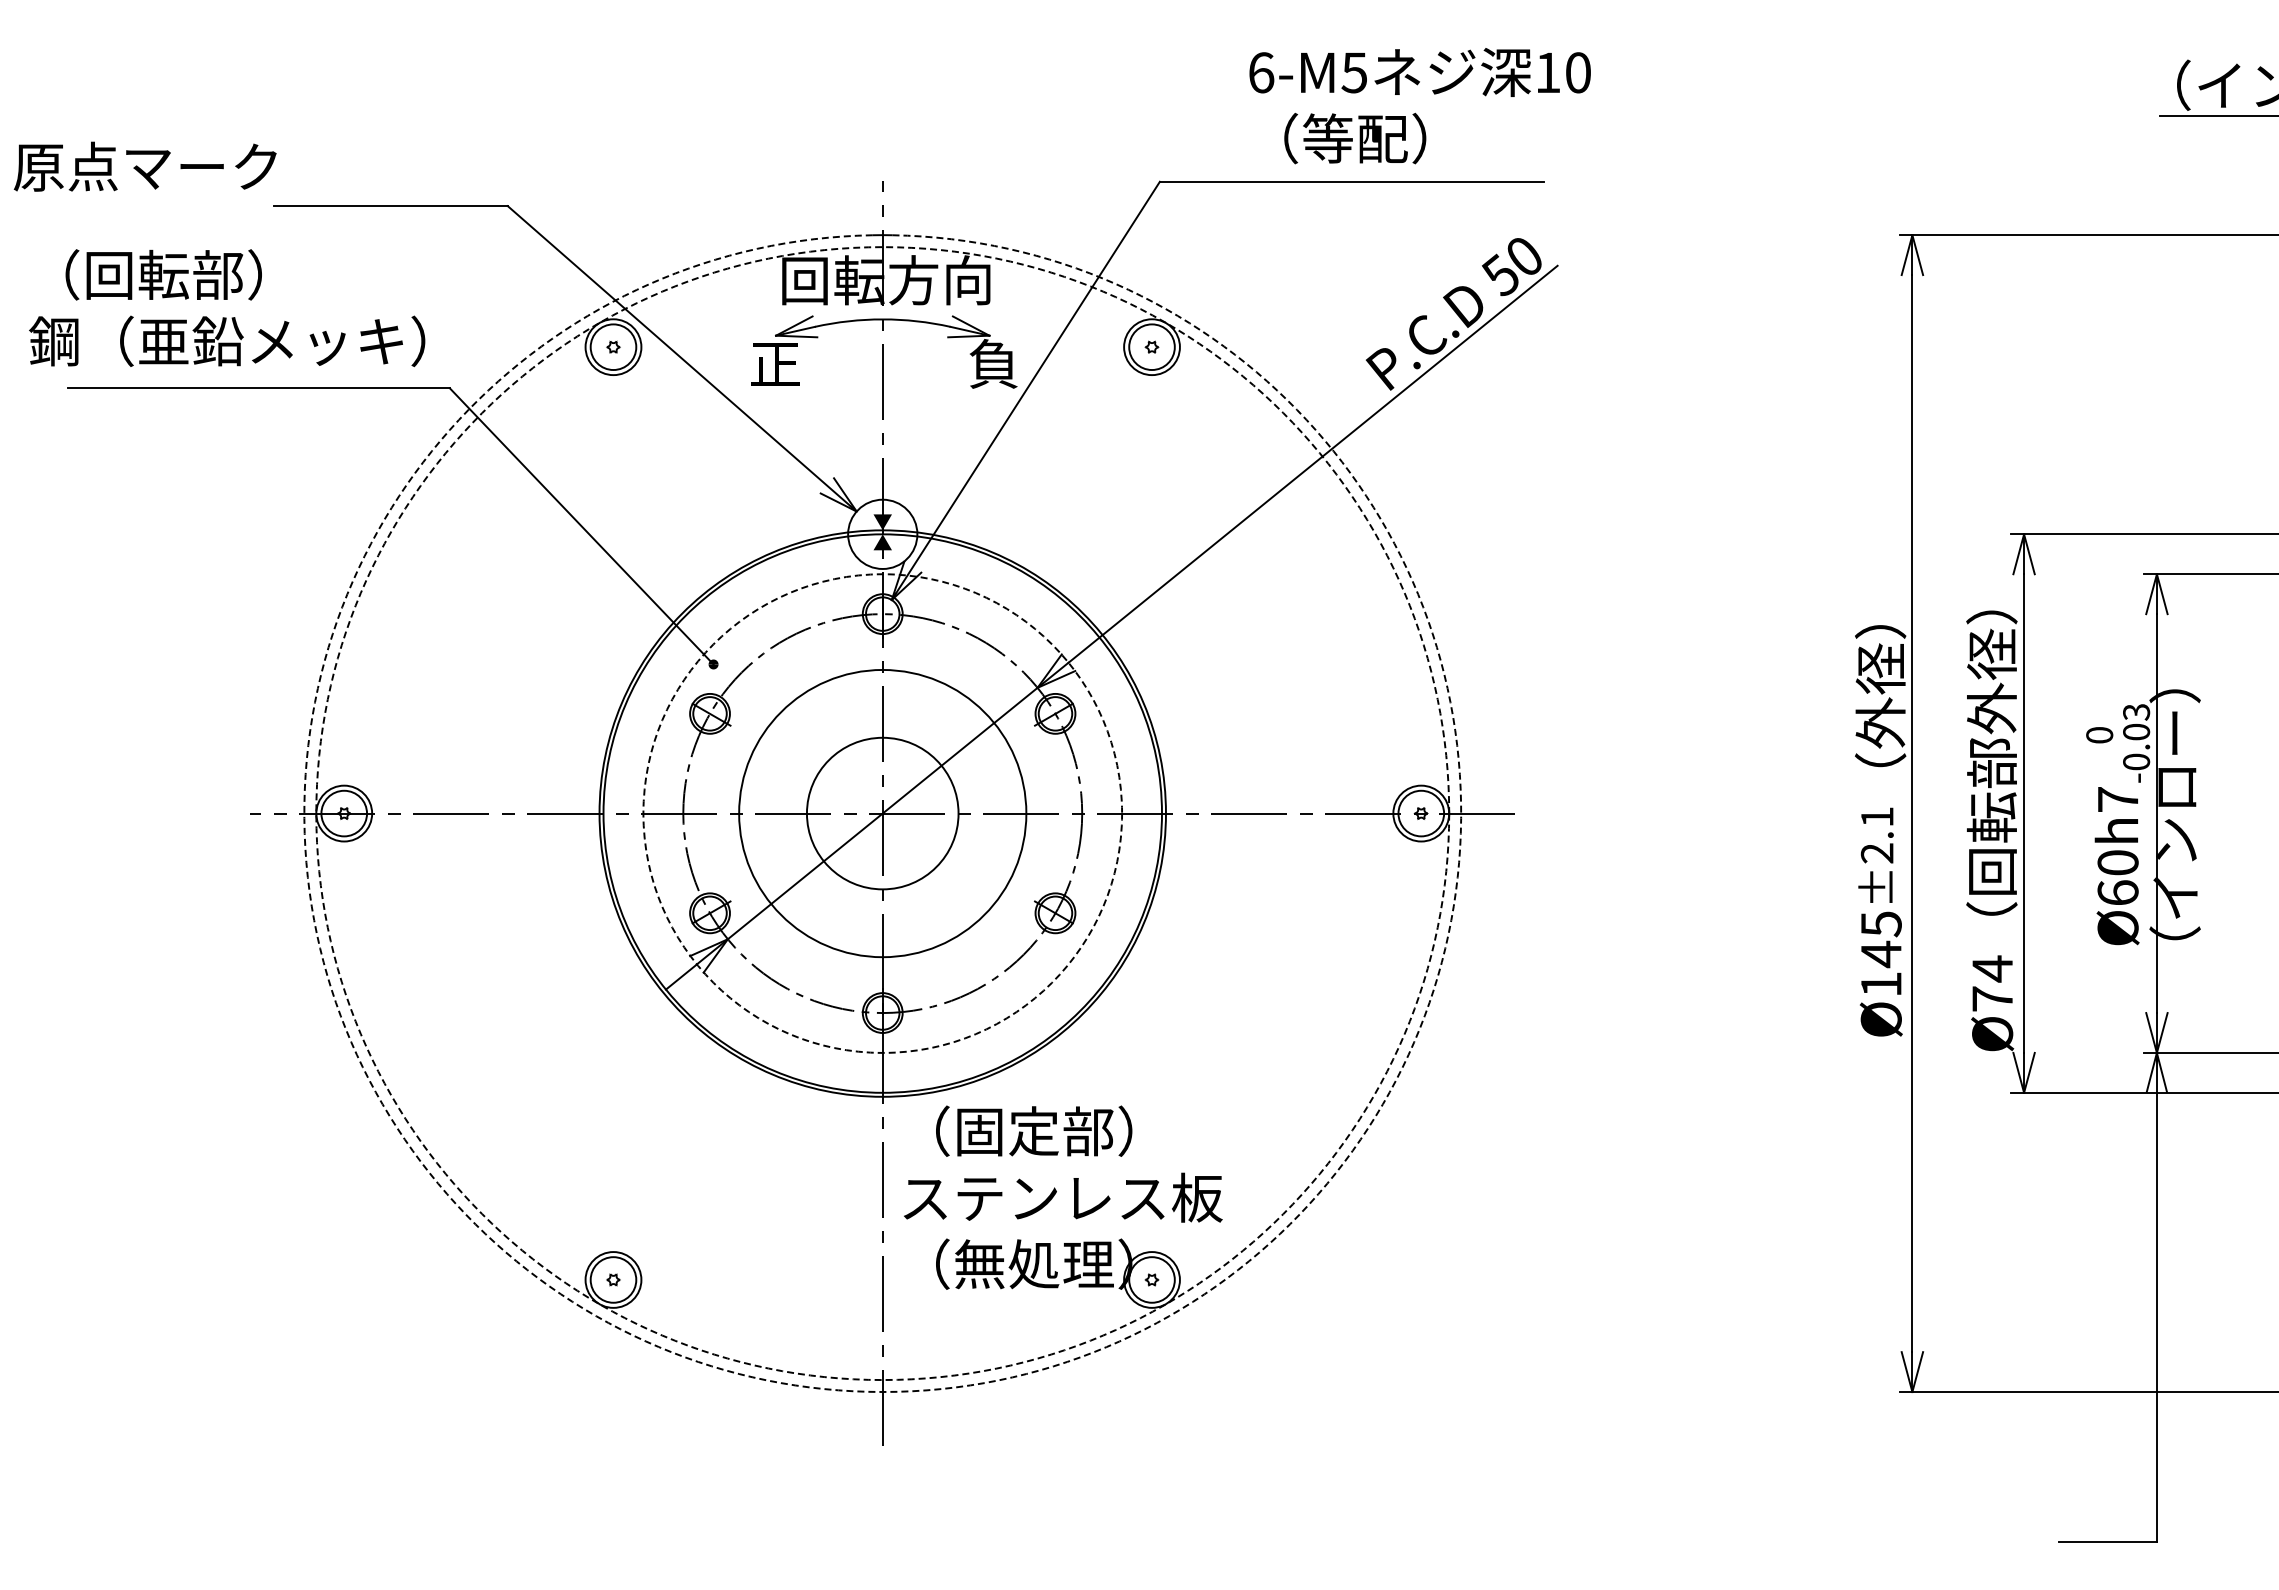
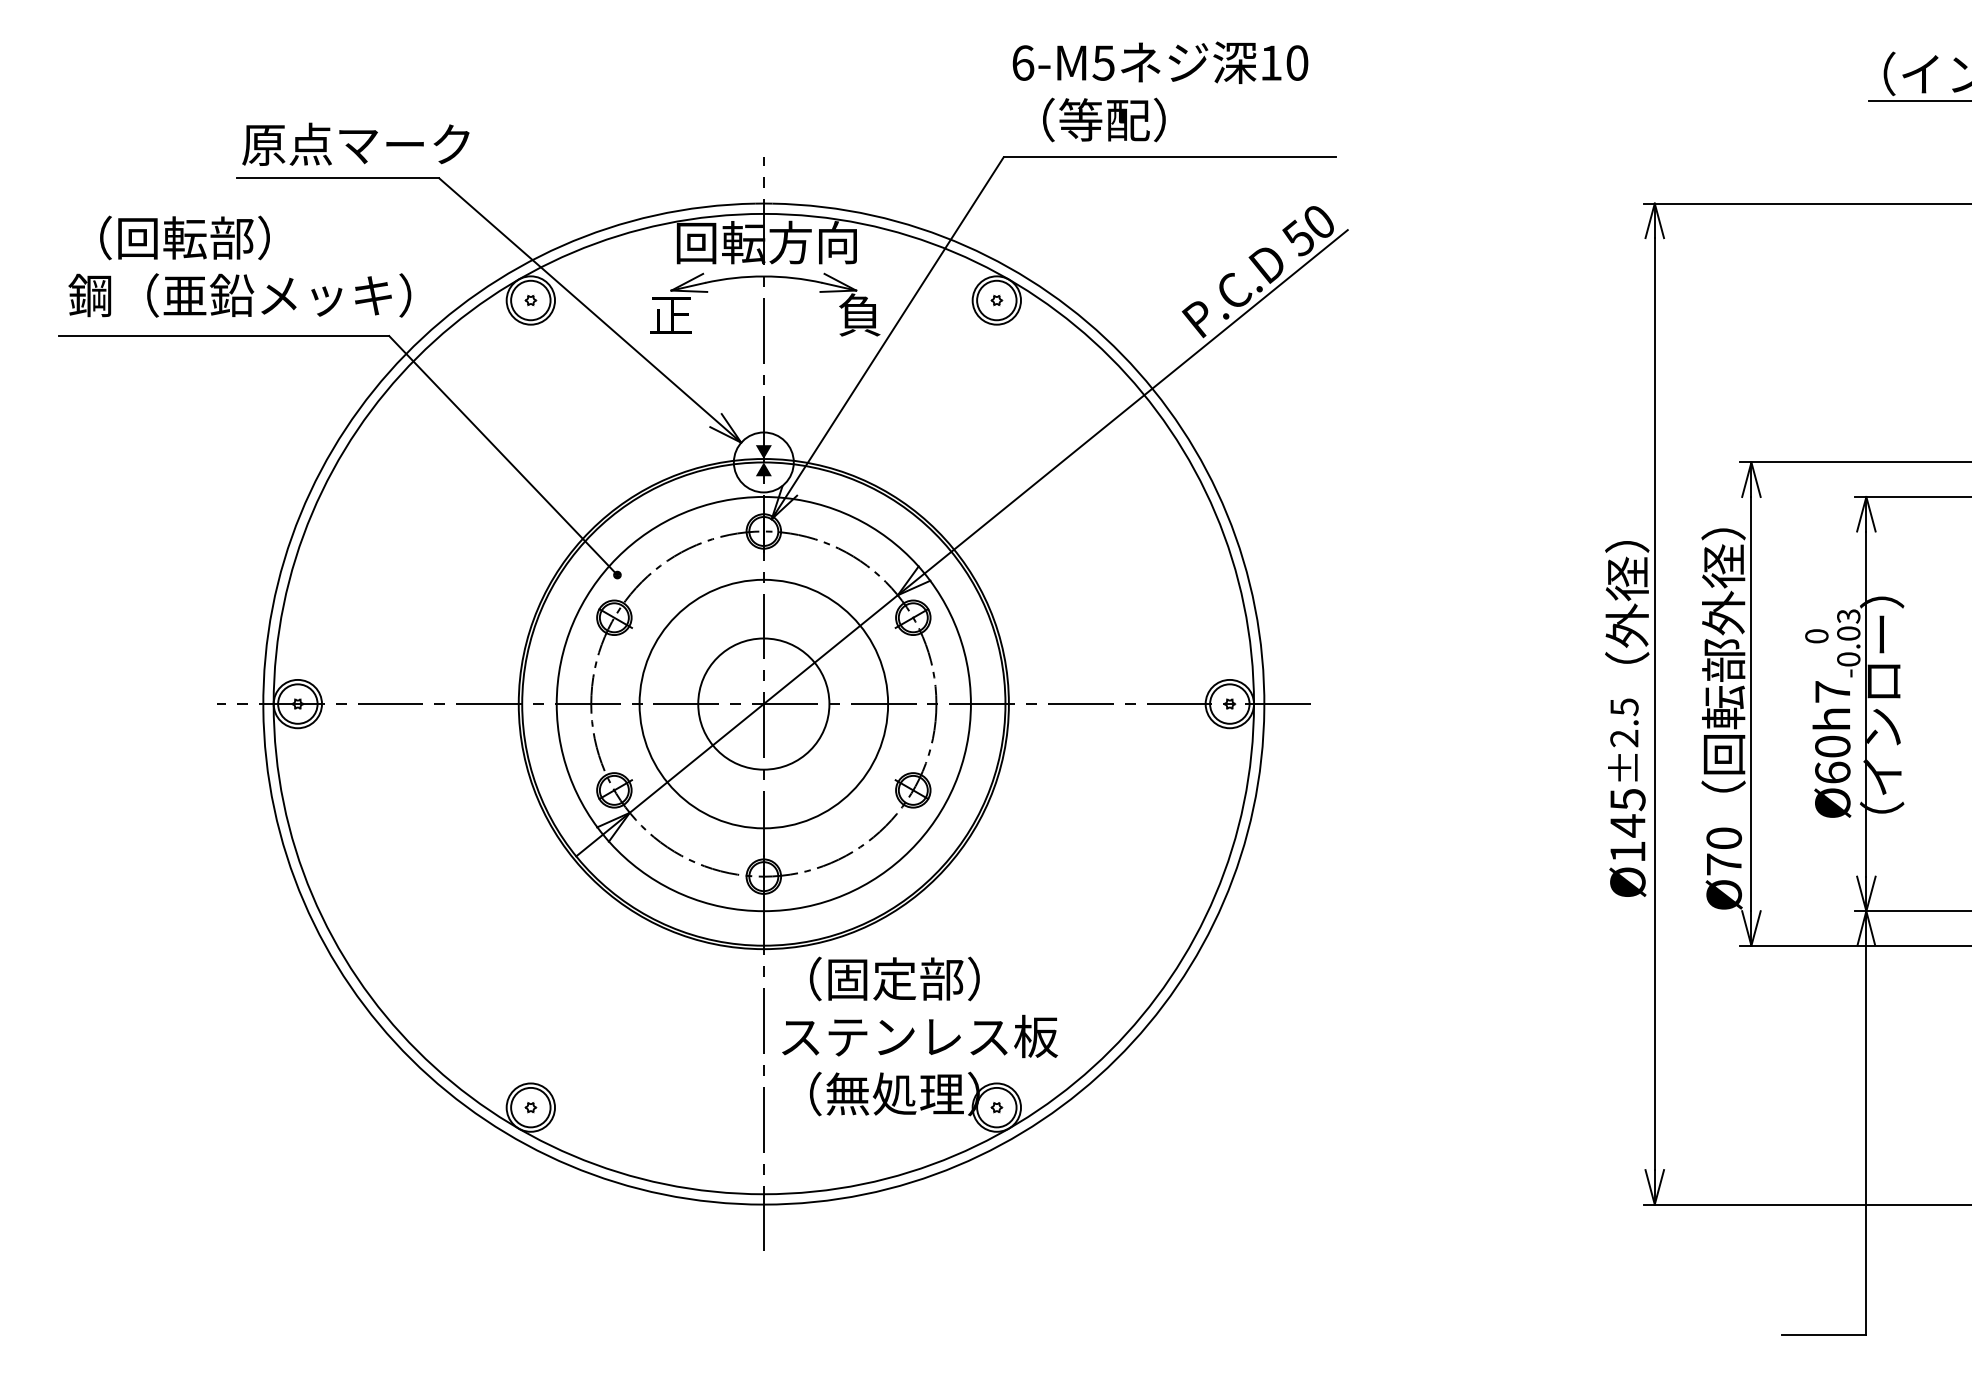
text: (1419, 106) -> (1159, 92), moved
text: (144, 166) -> (355, 144), moved
text: (227, 308) -> (240, 267), moved
circle: (882, 813) -> (763, 704), dashed -> solid
circle: (882, 813) -> (763, 704), dashed -> solid
text: (1877, 817) -> (1624, 707), ±2.1 -> ±2.5
text: (1992, 968) -> (1724, 838), Ø74 -> Ø70
arc: (882, 1392) -> (763, 1205), dashed -> solid

